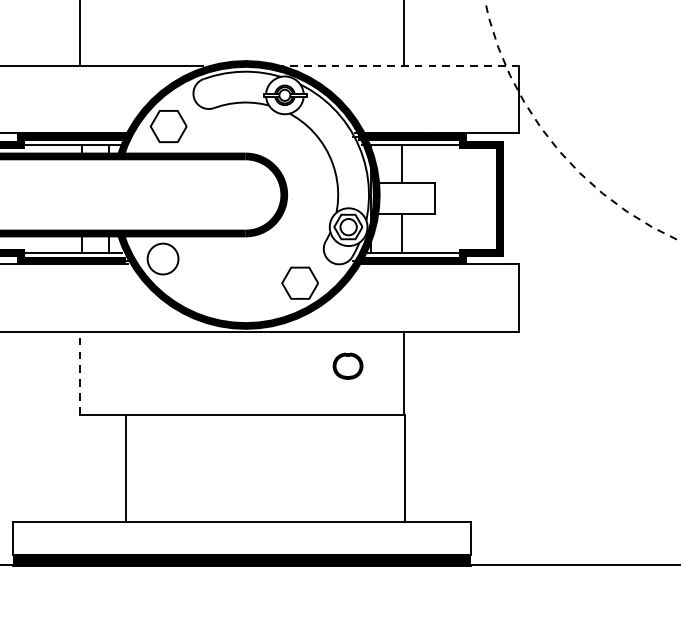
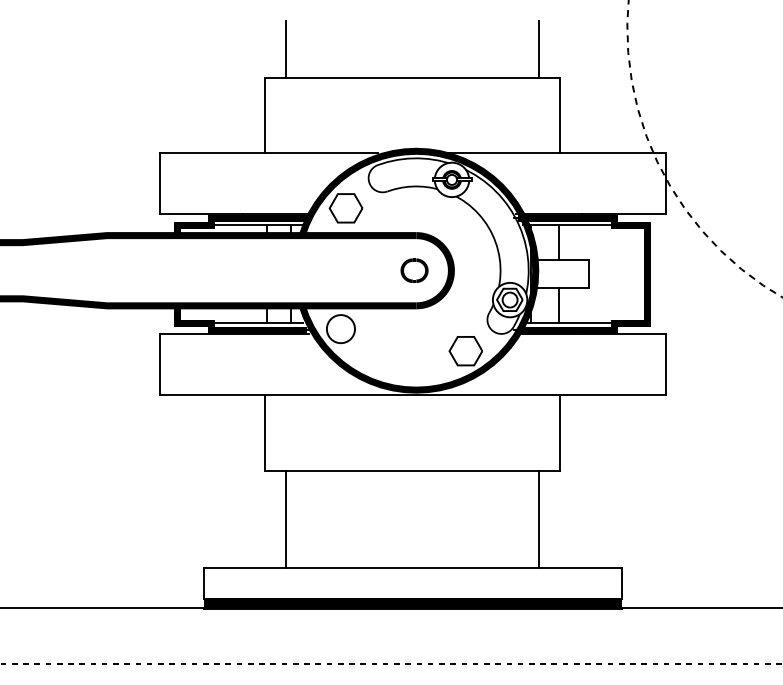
line: (399, 66) -> (556, 153), dashed -> solid
part: (347, 365) -> (414, 270), moved
line: (80, 373) -> (265, 433), dashed -> solid
line: (126, 467) -> (286, 519), moved
line: (405, 467) -> (539, 519), moved

